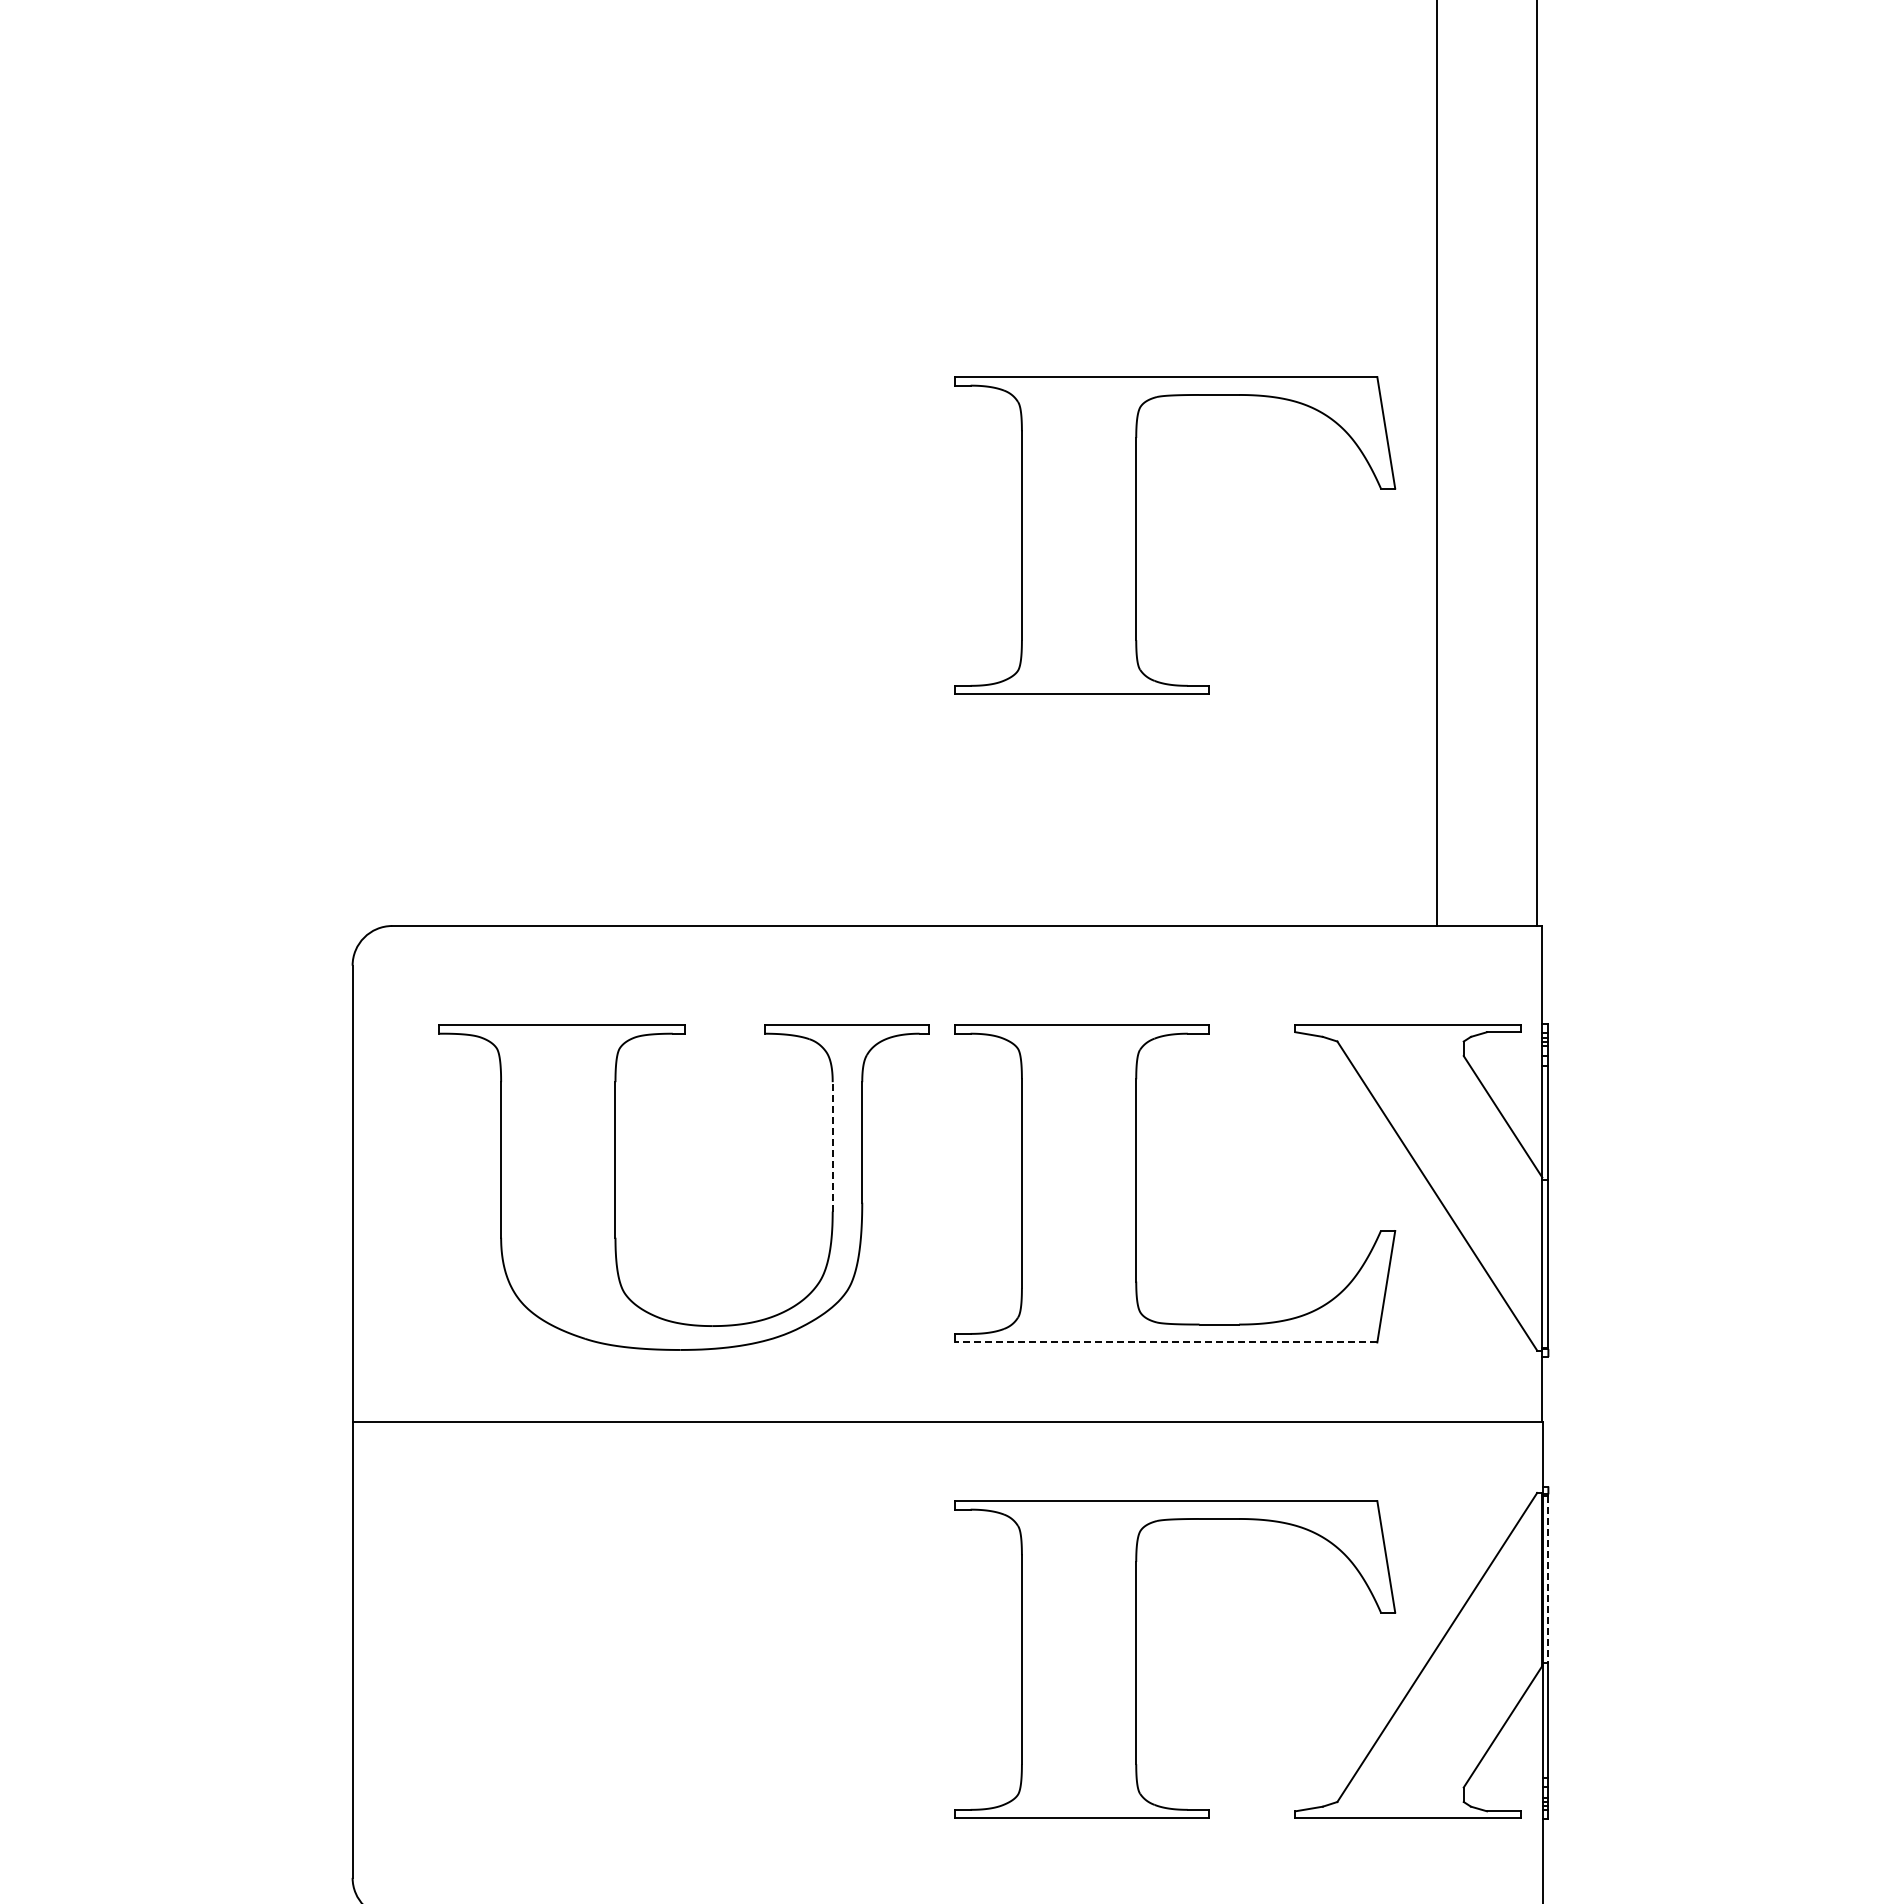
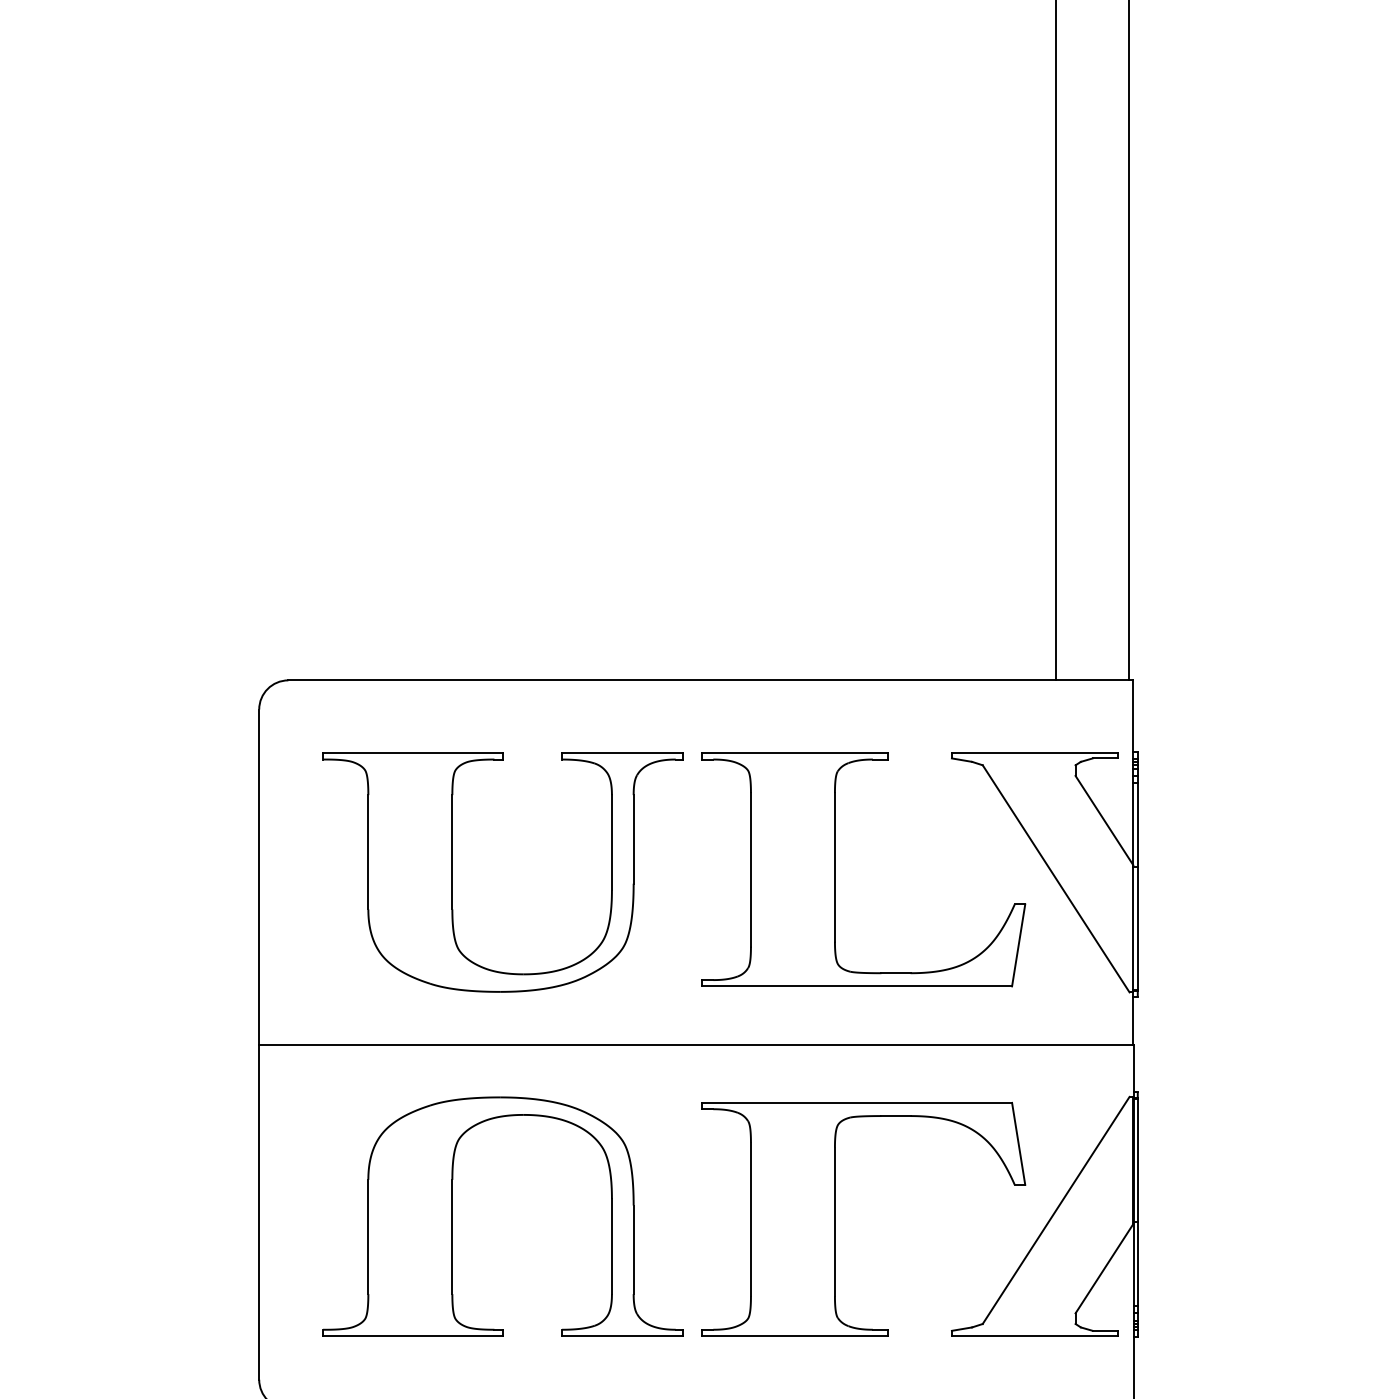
part: (1136, 535) -> (835, 393), removed
line: (832, 1146) -> (611, 842), dashed -> solid
line: (1165, 1342) -> (856, 986), dashed -> solid
line: (1548, 1579) -> (1137, 1160), dashed -> solid
part: (615, 1655) -> (452, 1216), added

